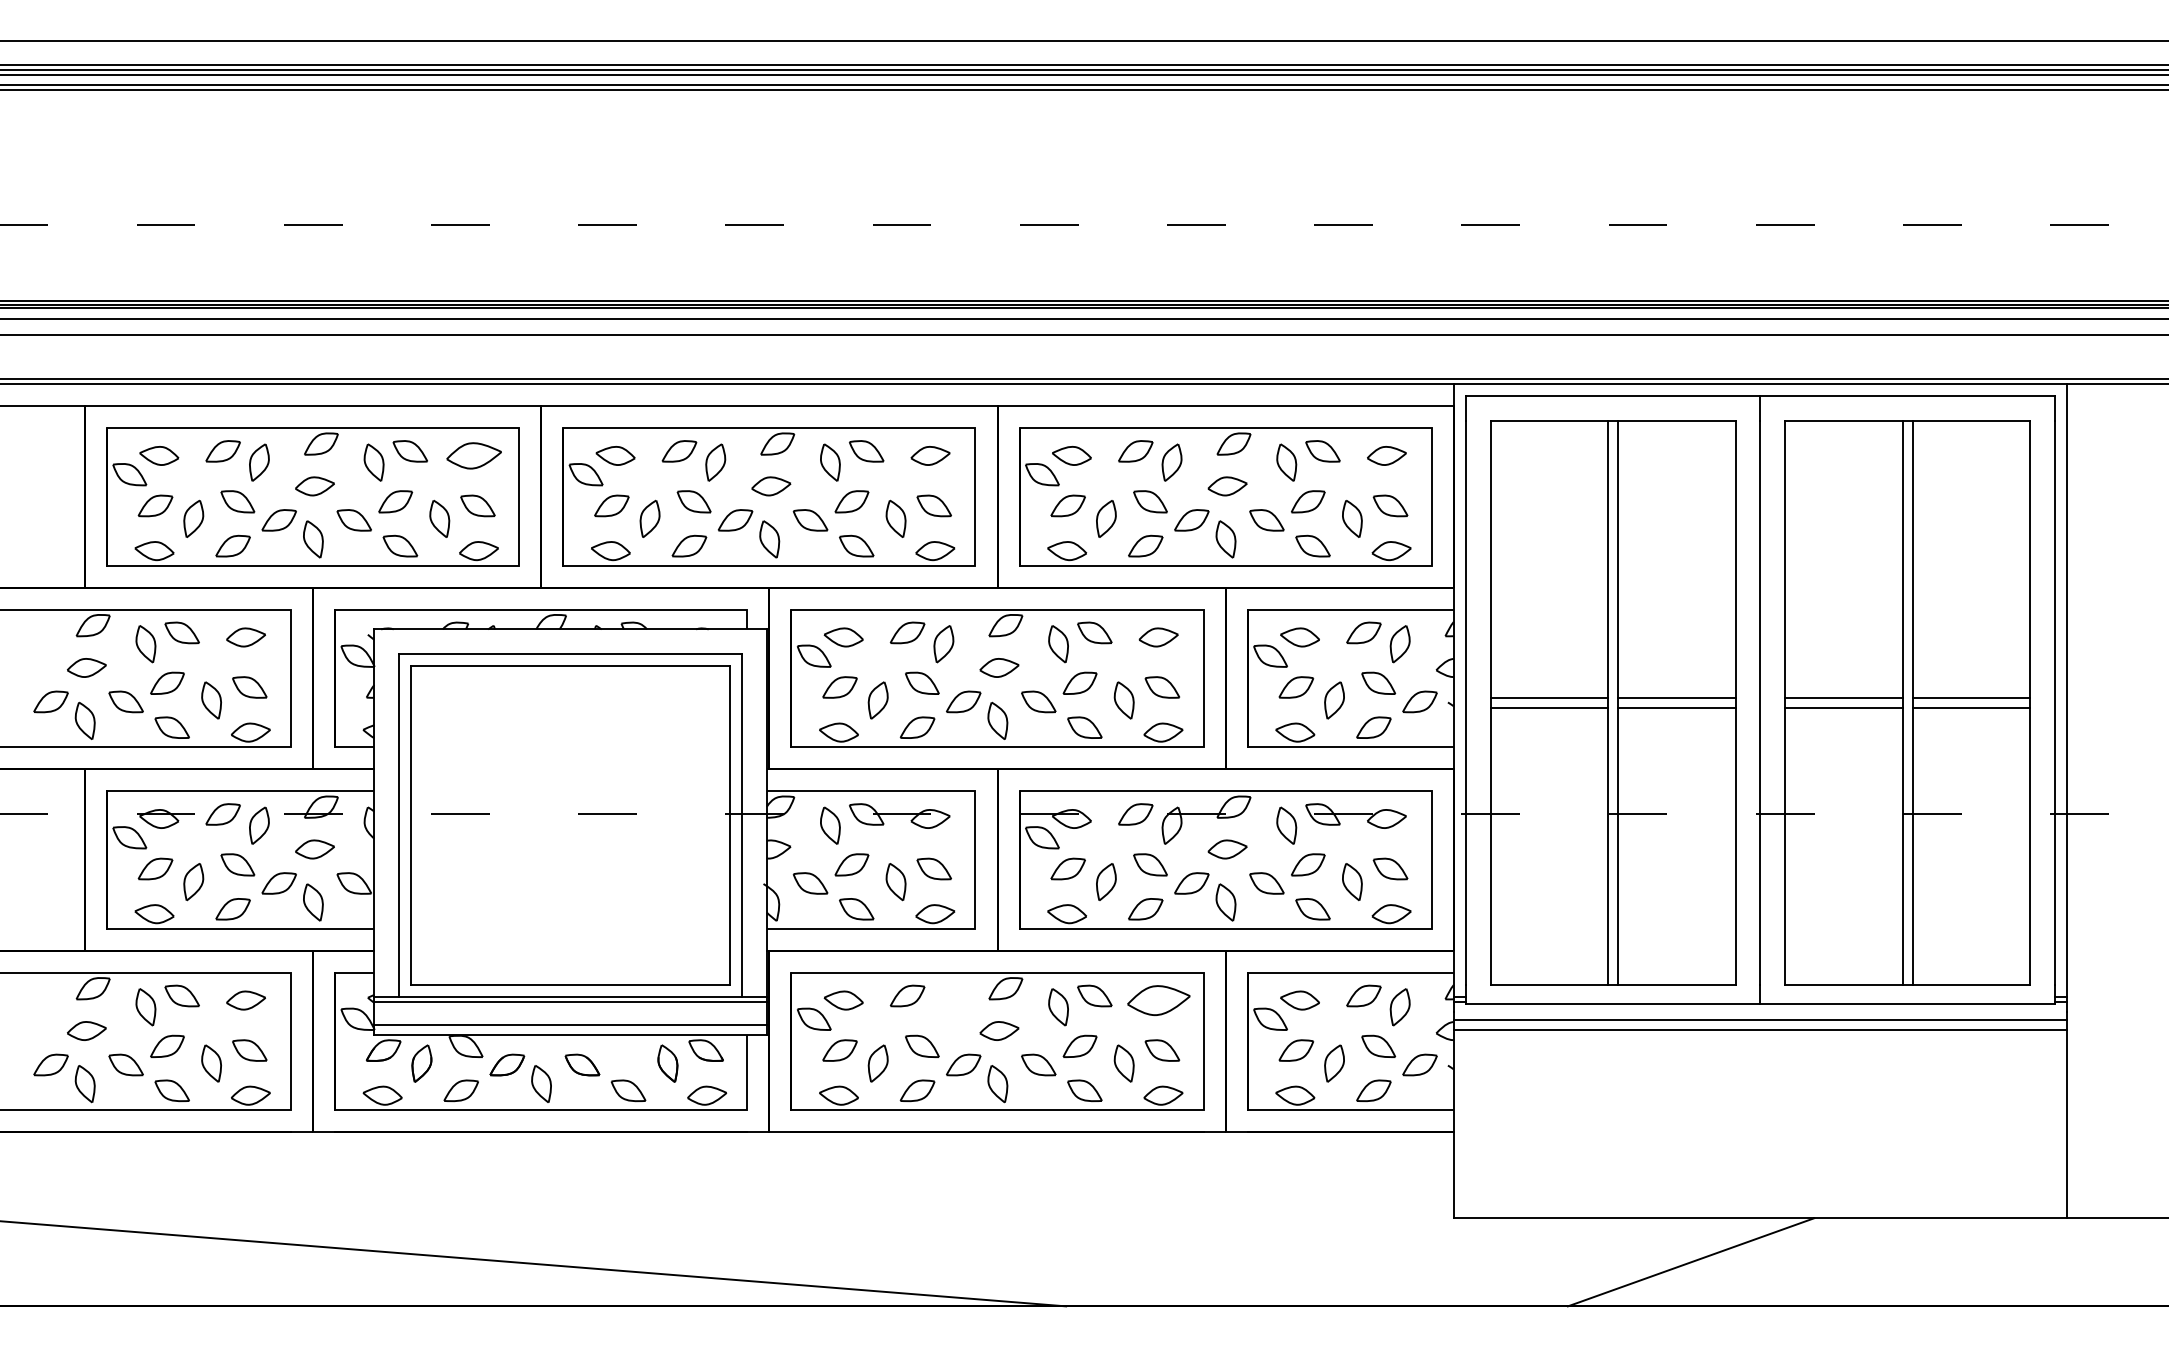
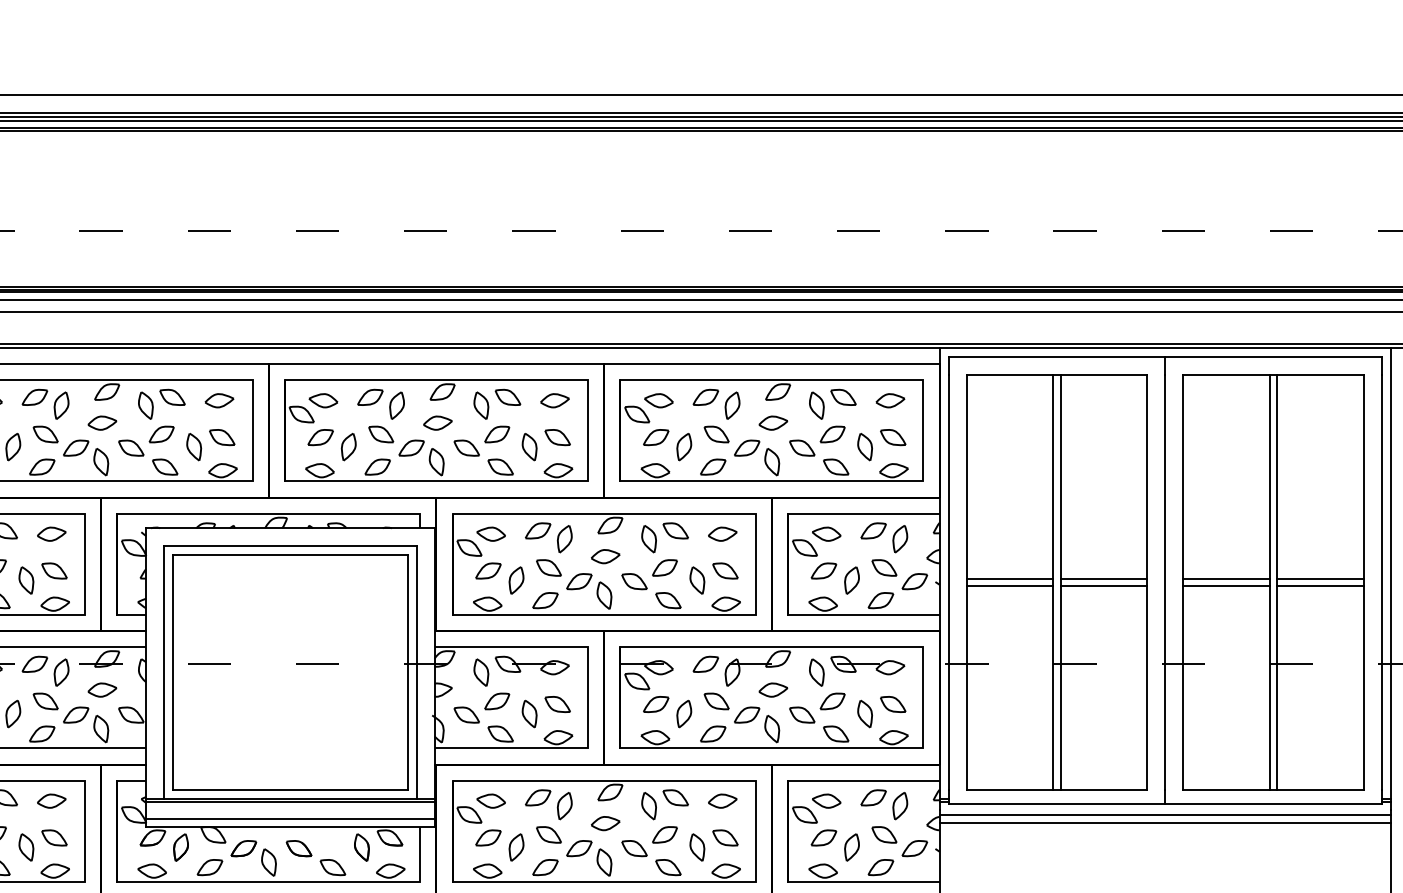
part: (474, 455) -> (219, 400), size x0.71
part: (1158, 1000) -> (722, 801), size x0.62
part: (943, 1007) -> (564, 806), added

